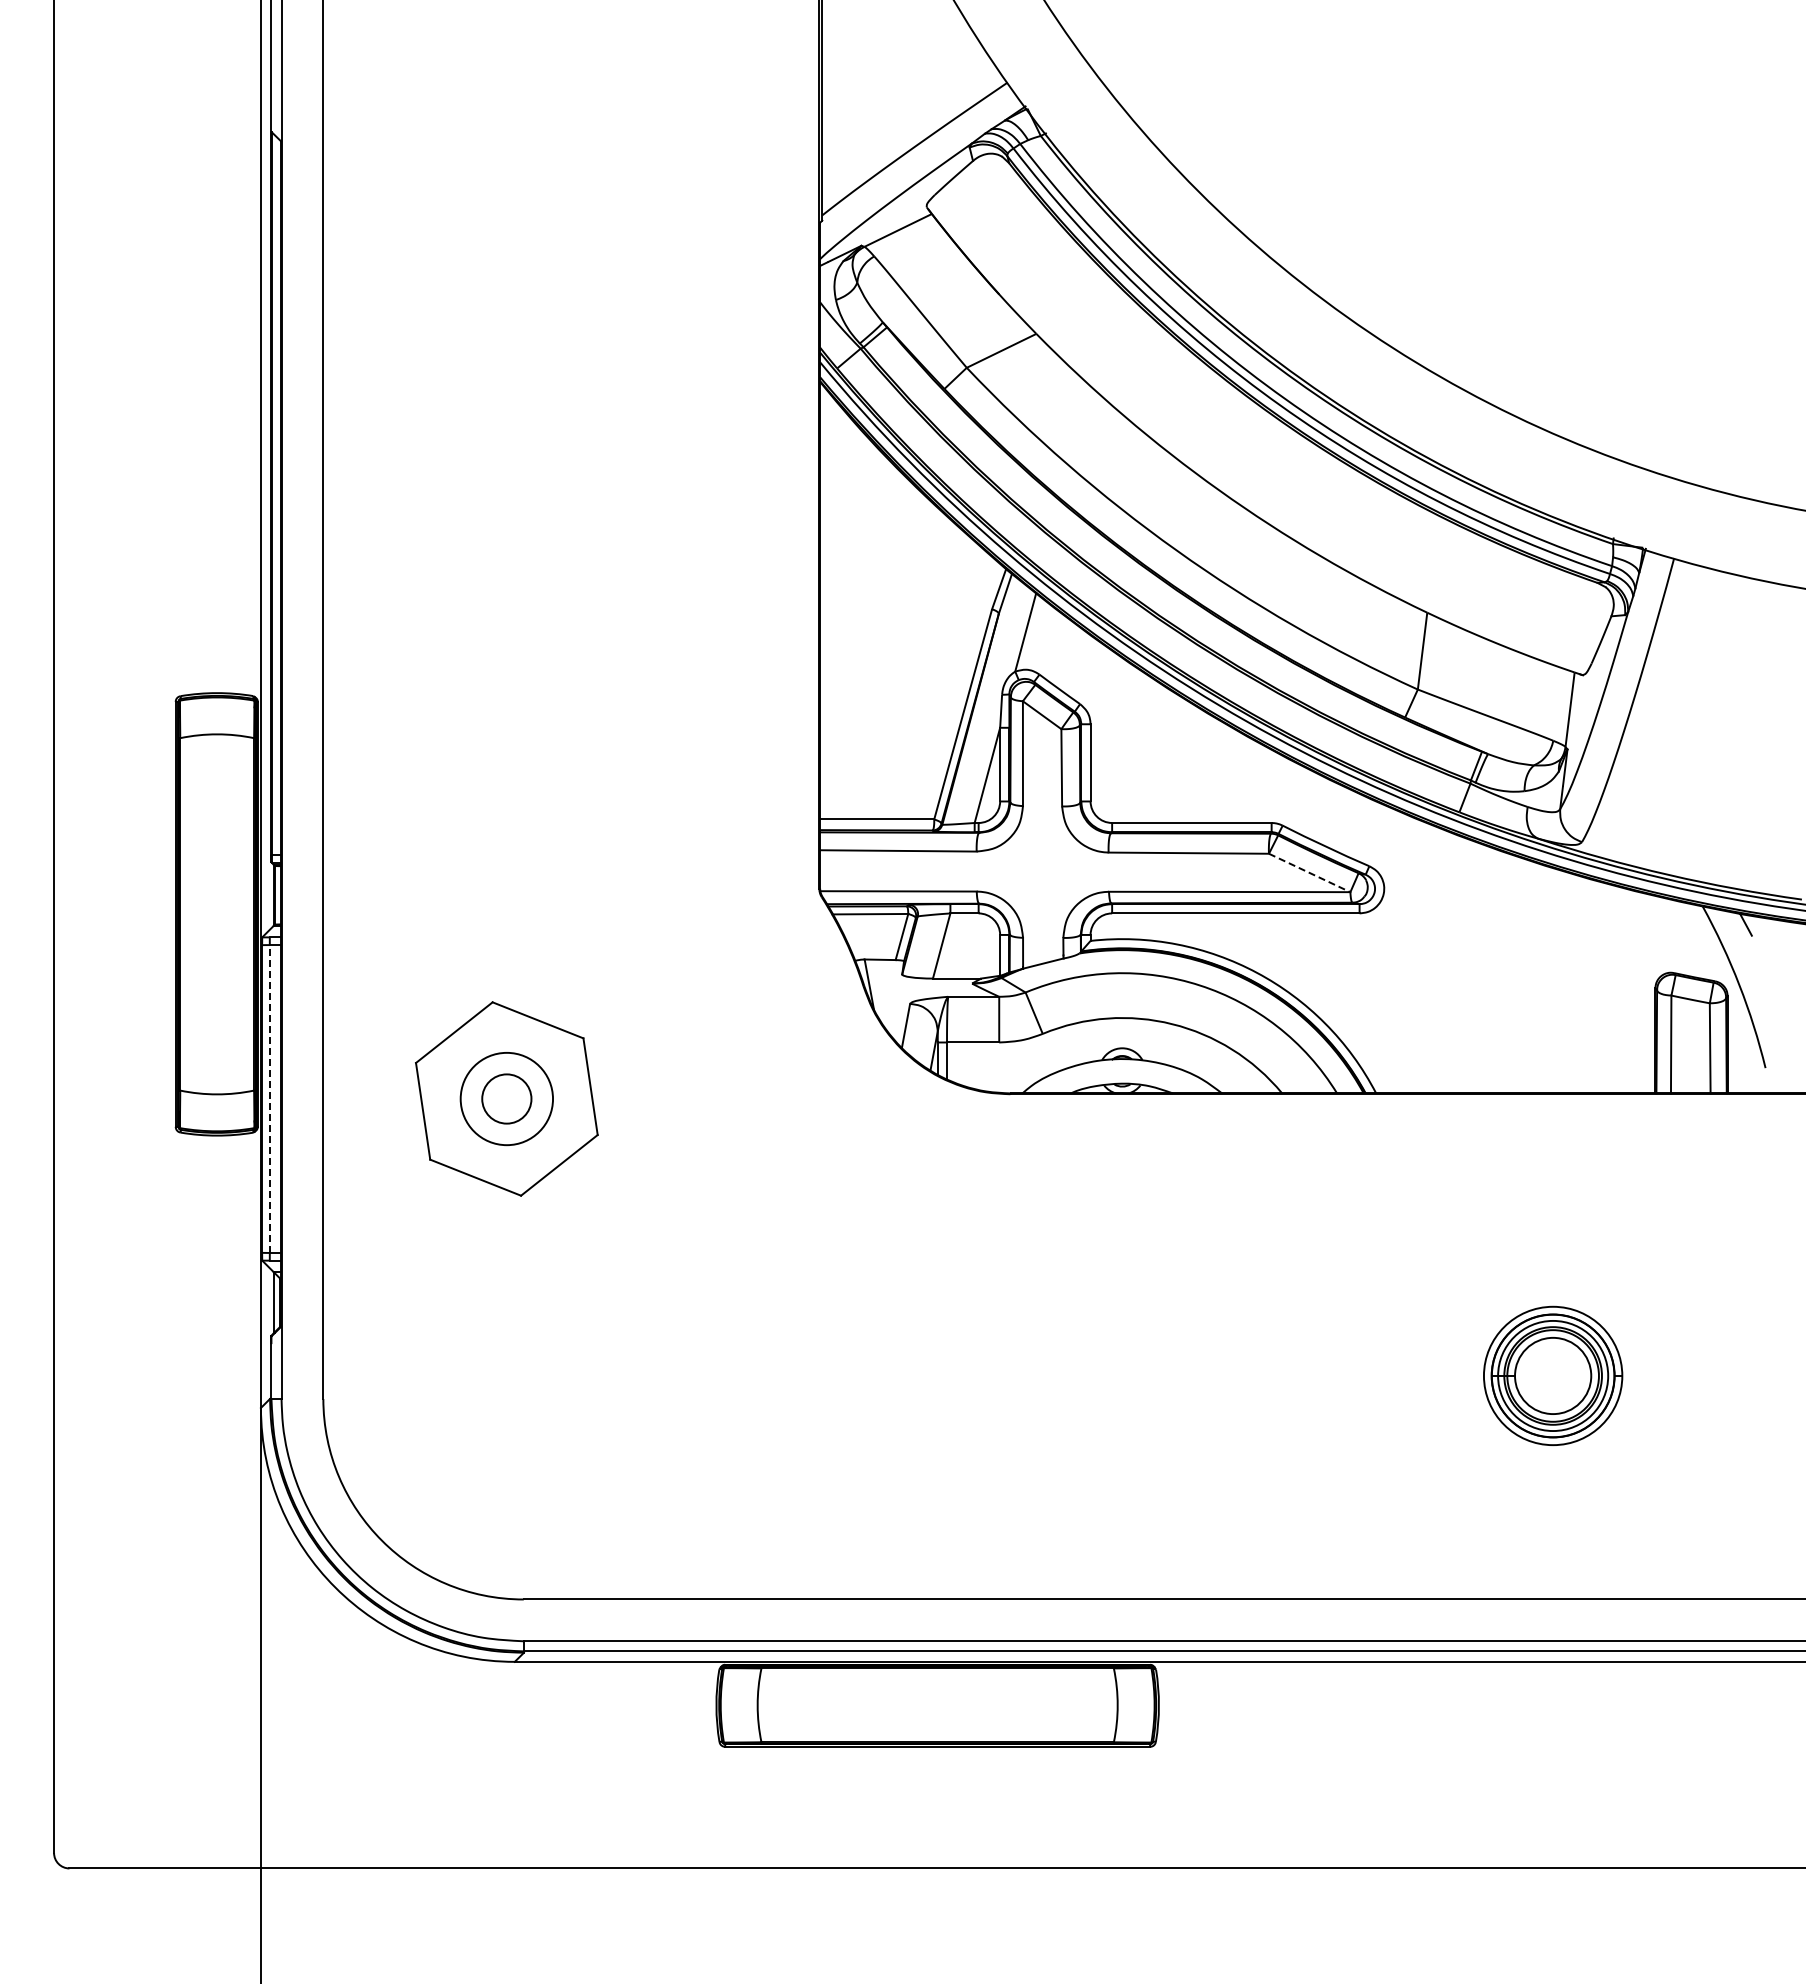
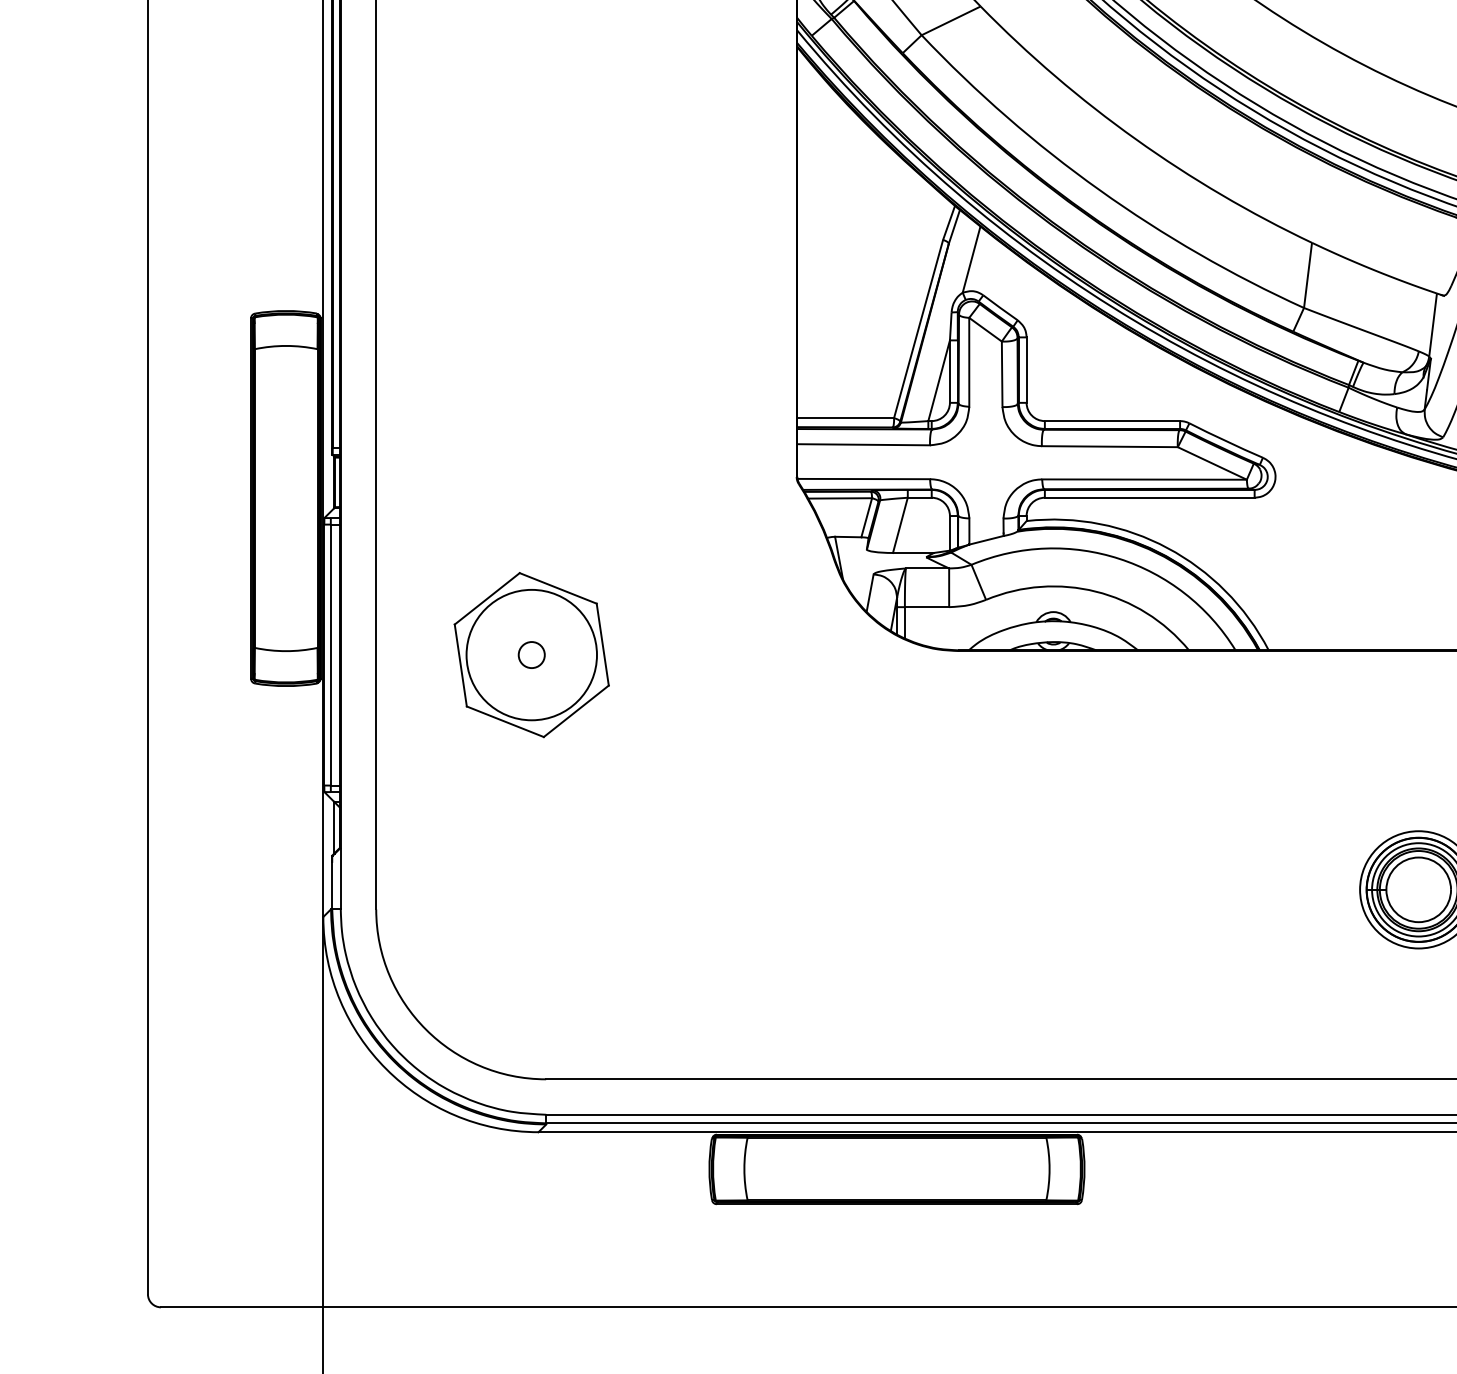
line: (1310, 873) -> (1213, 463), dashed -> solid
circle: (506, 1098) -> (531, 654), size x0.62
circle: (506, 1098) -> (531, 654), size x1.67
line: (269, 1099) -> (330, 655), dashed -> solid

